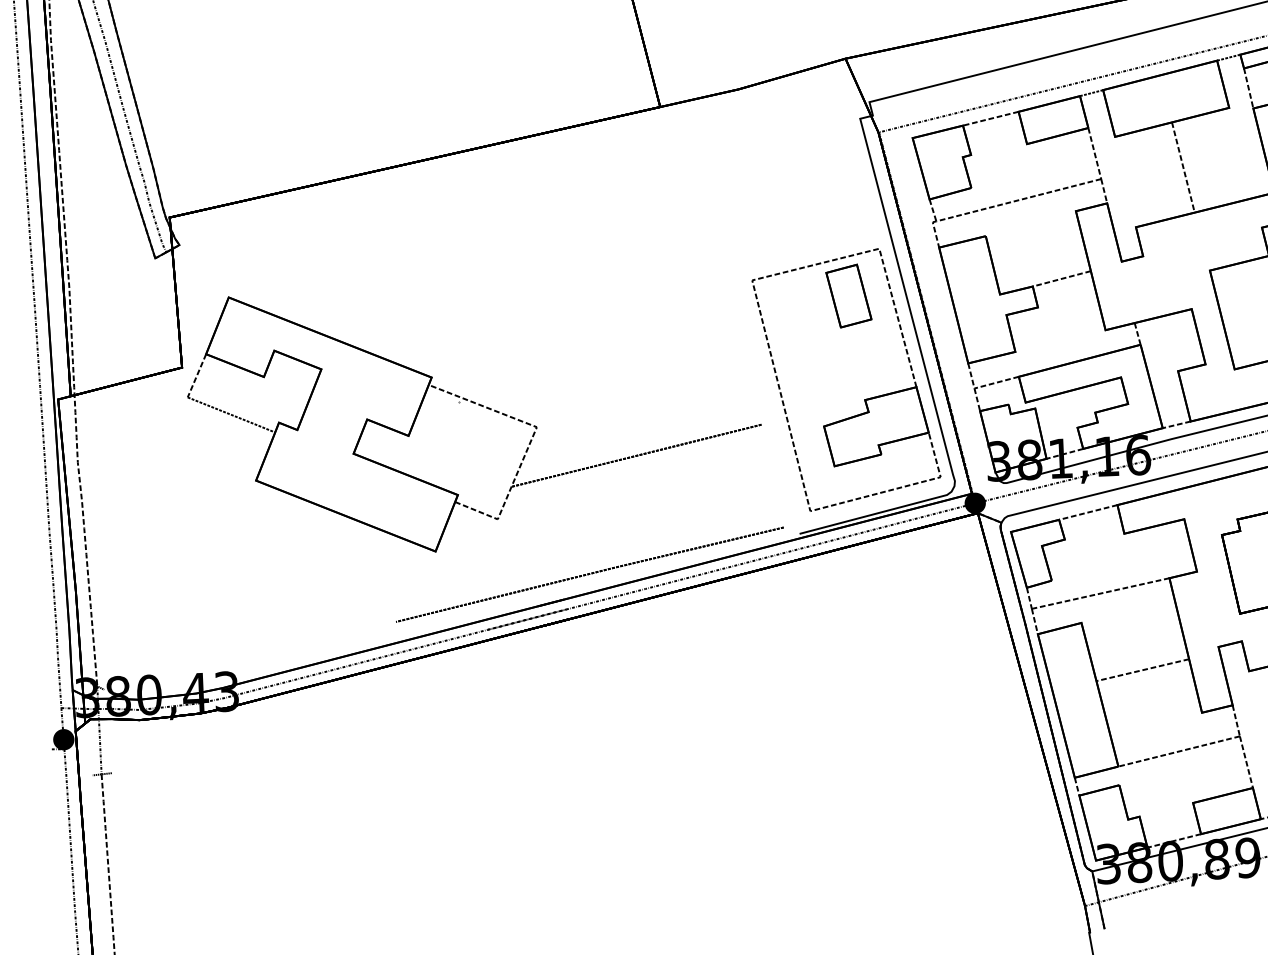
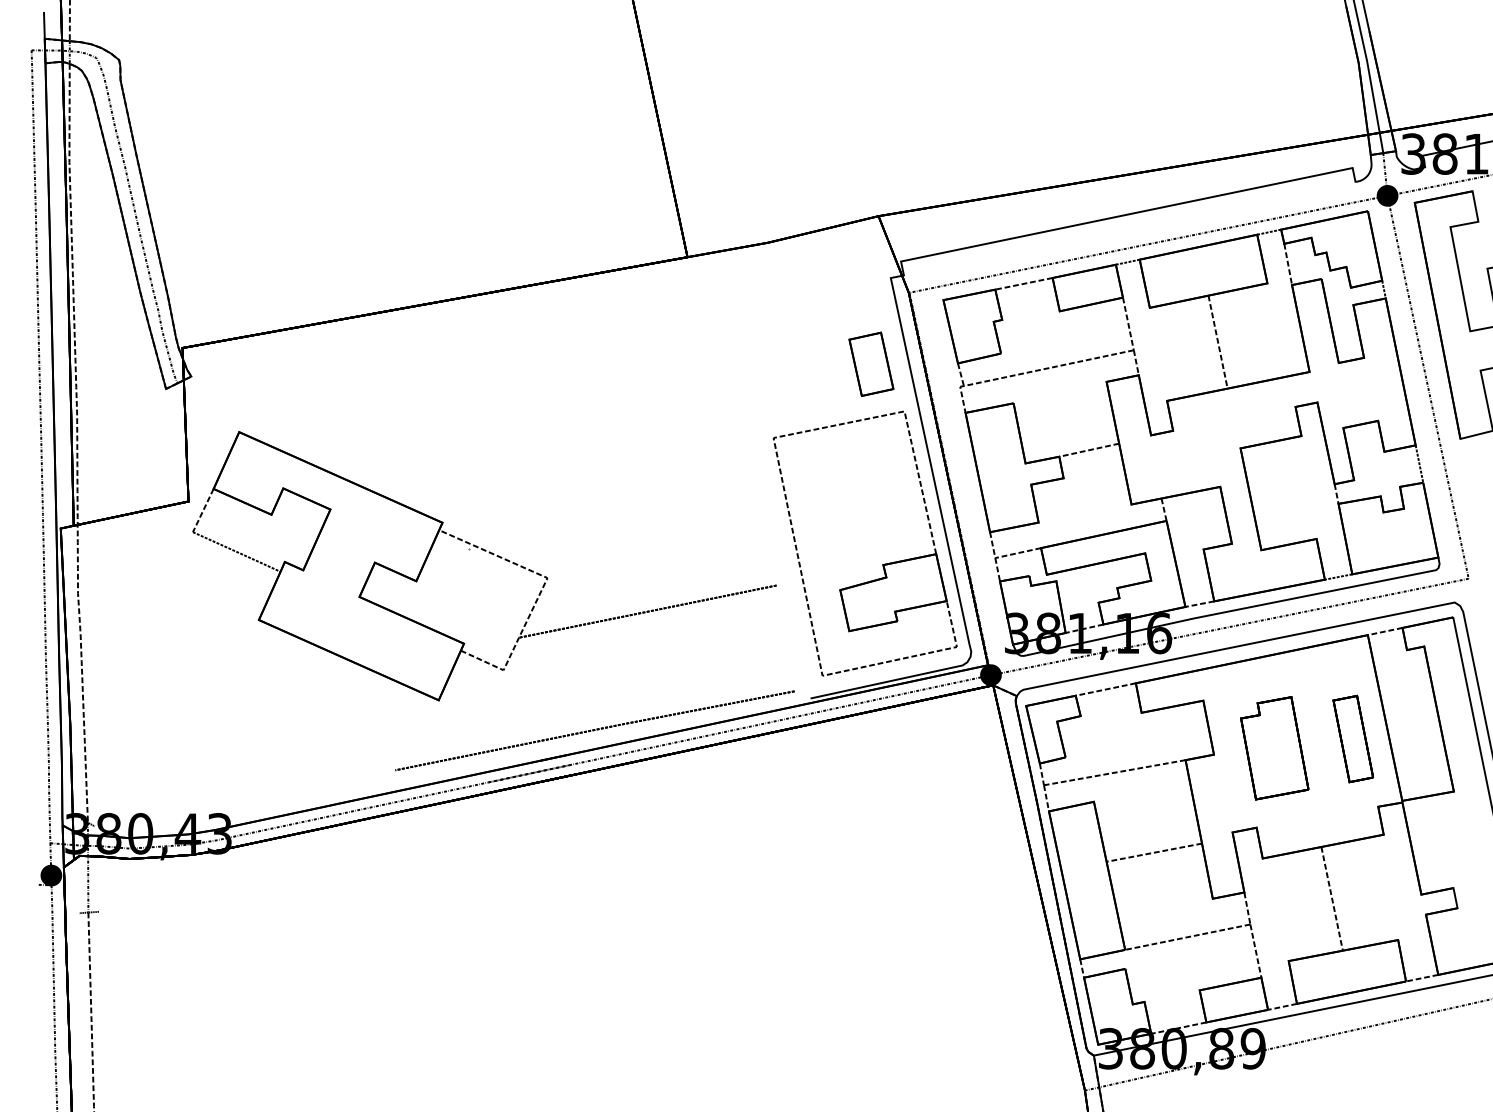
part: (848, 295) -> (871, 363), moved

